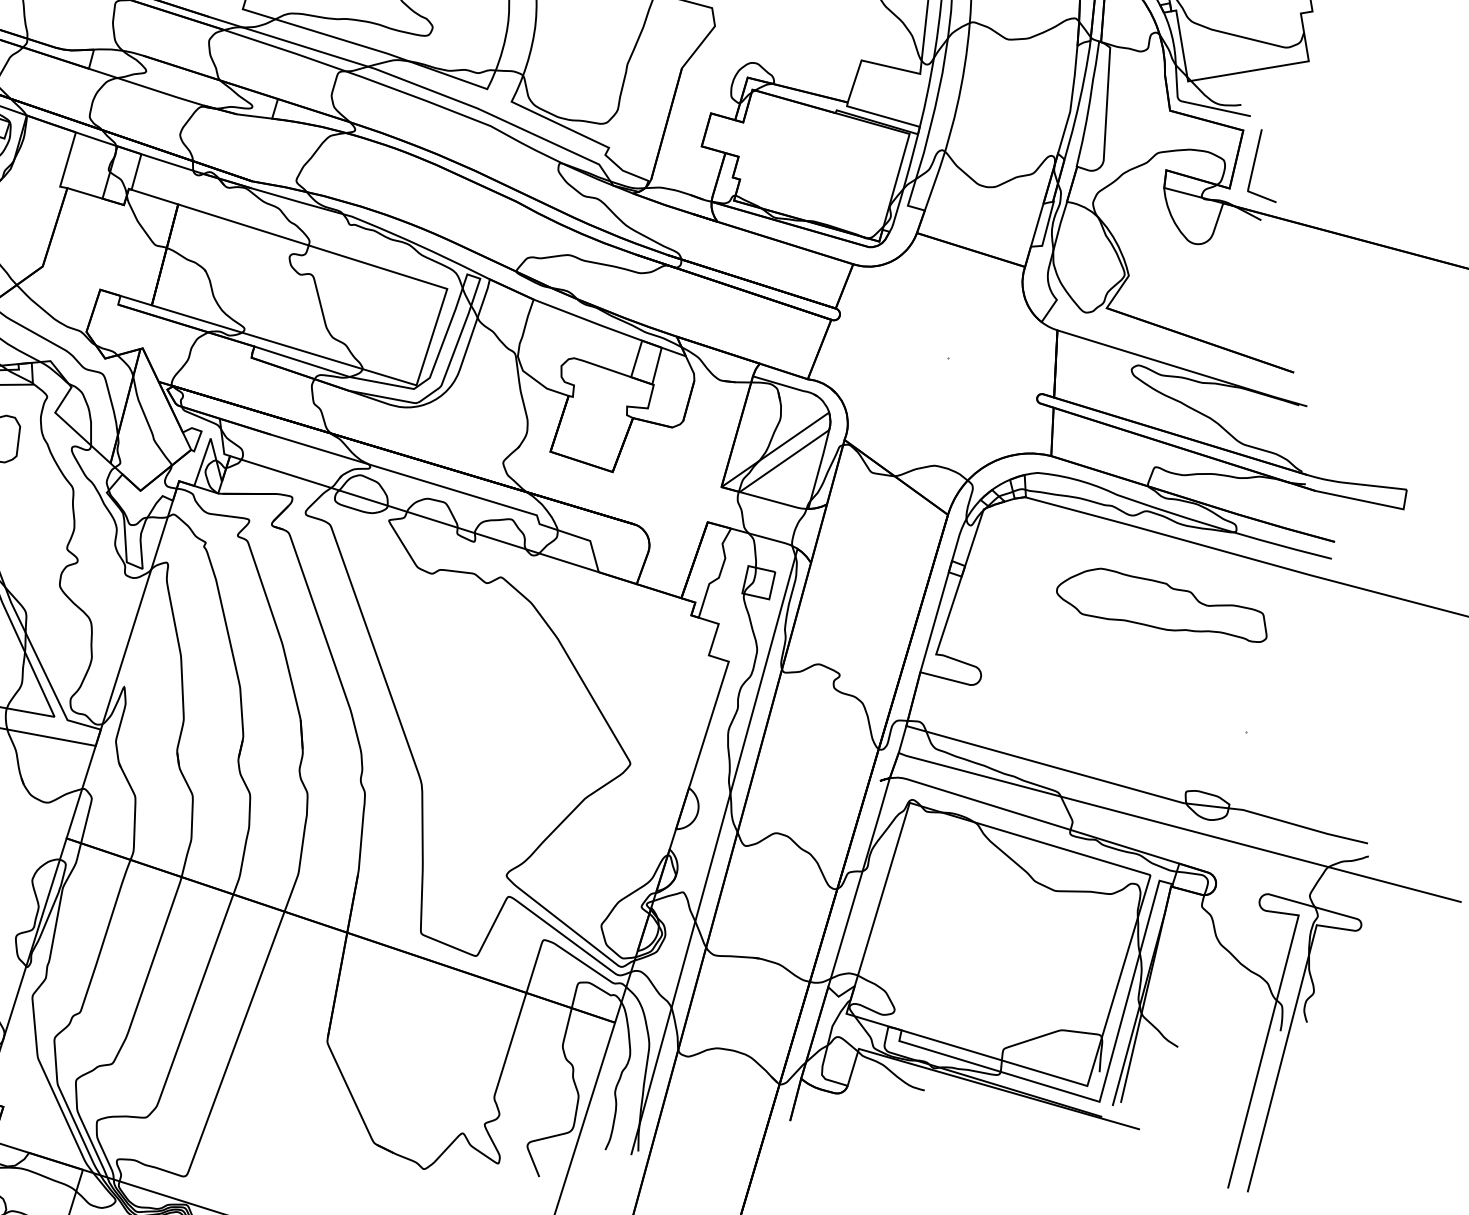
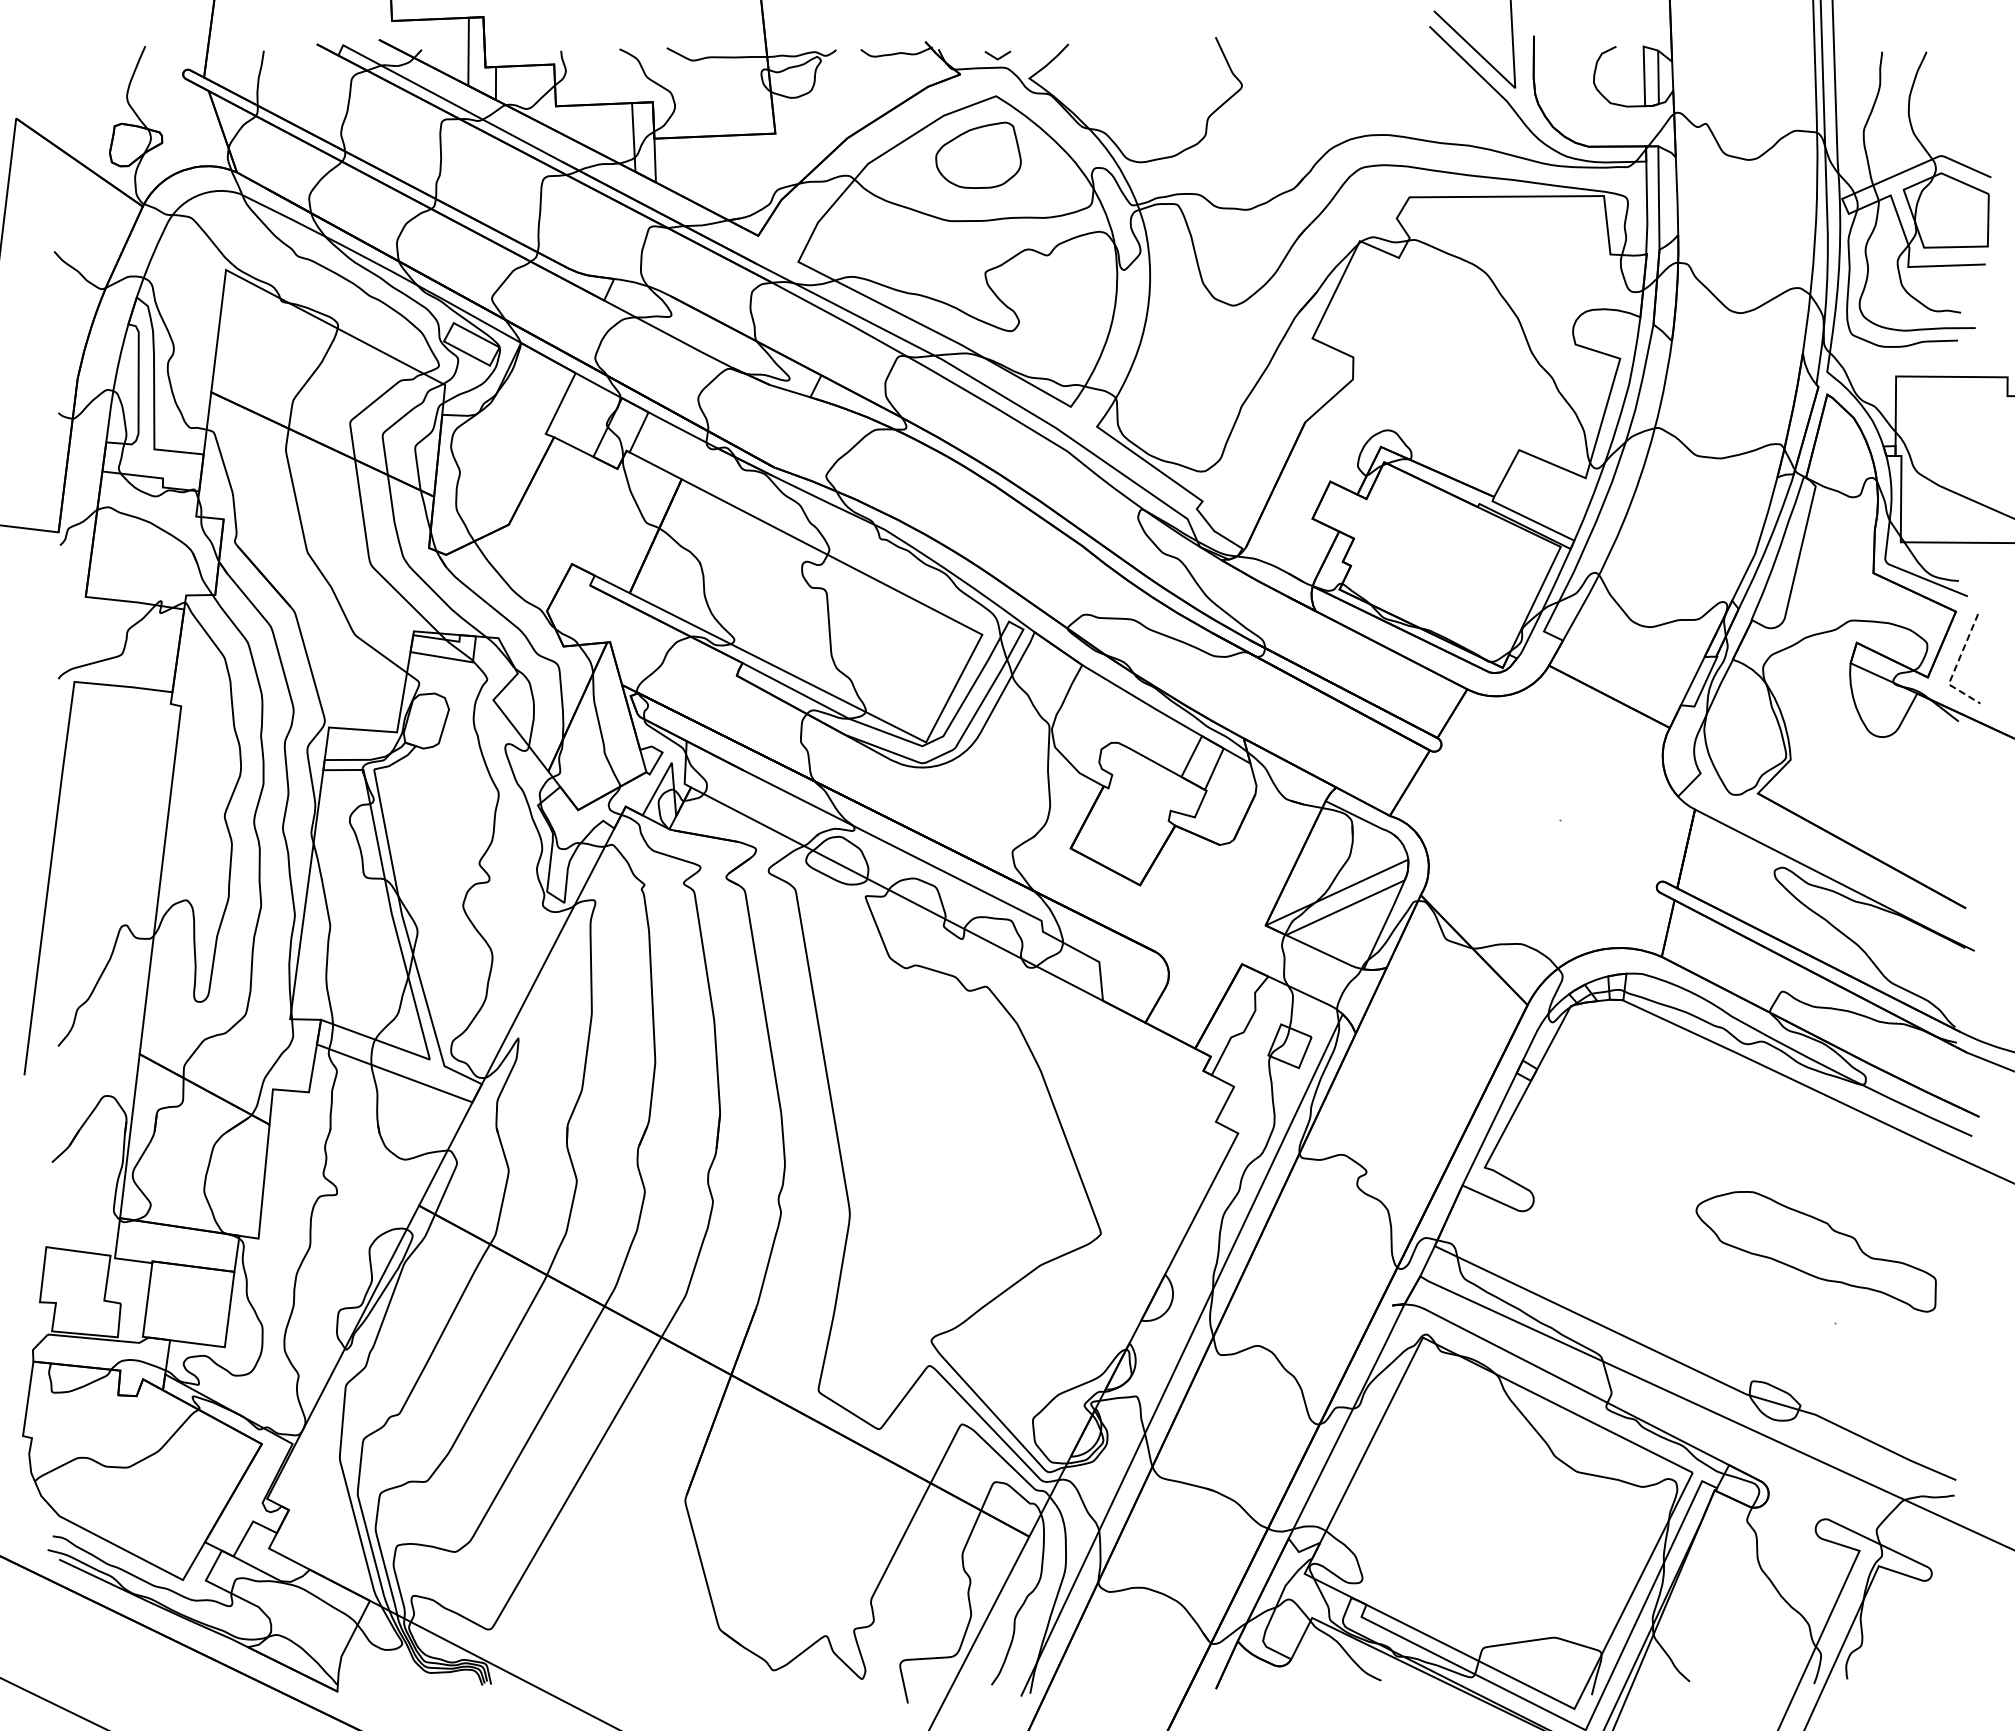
line: (1250, 176) -> (1955, 667), solid -> dashed
part: (1160, 608) -> (1815, 1251), moved

